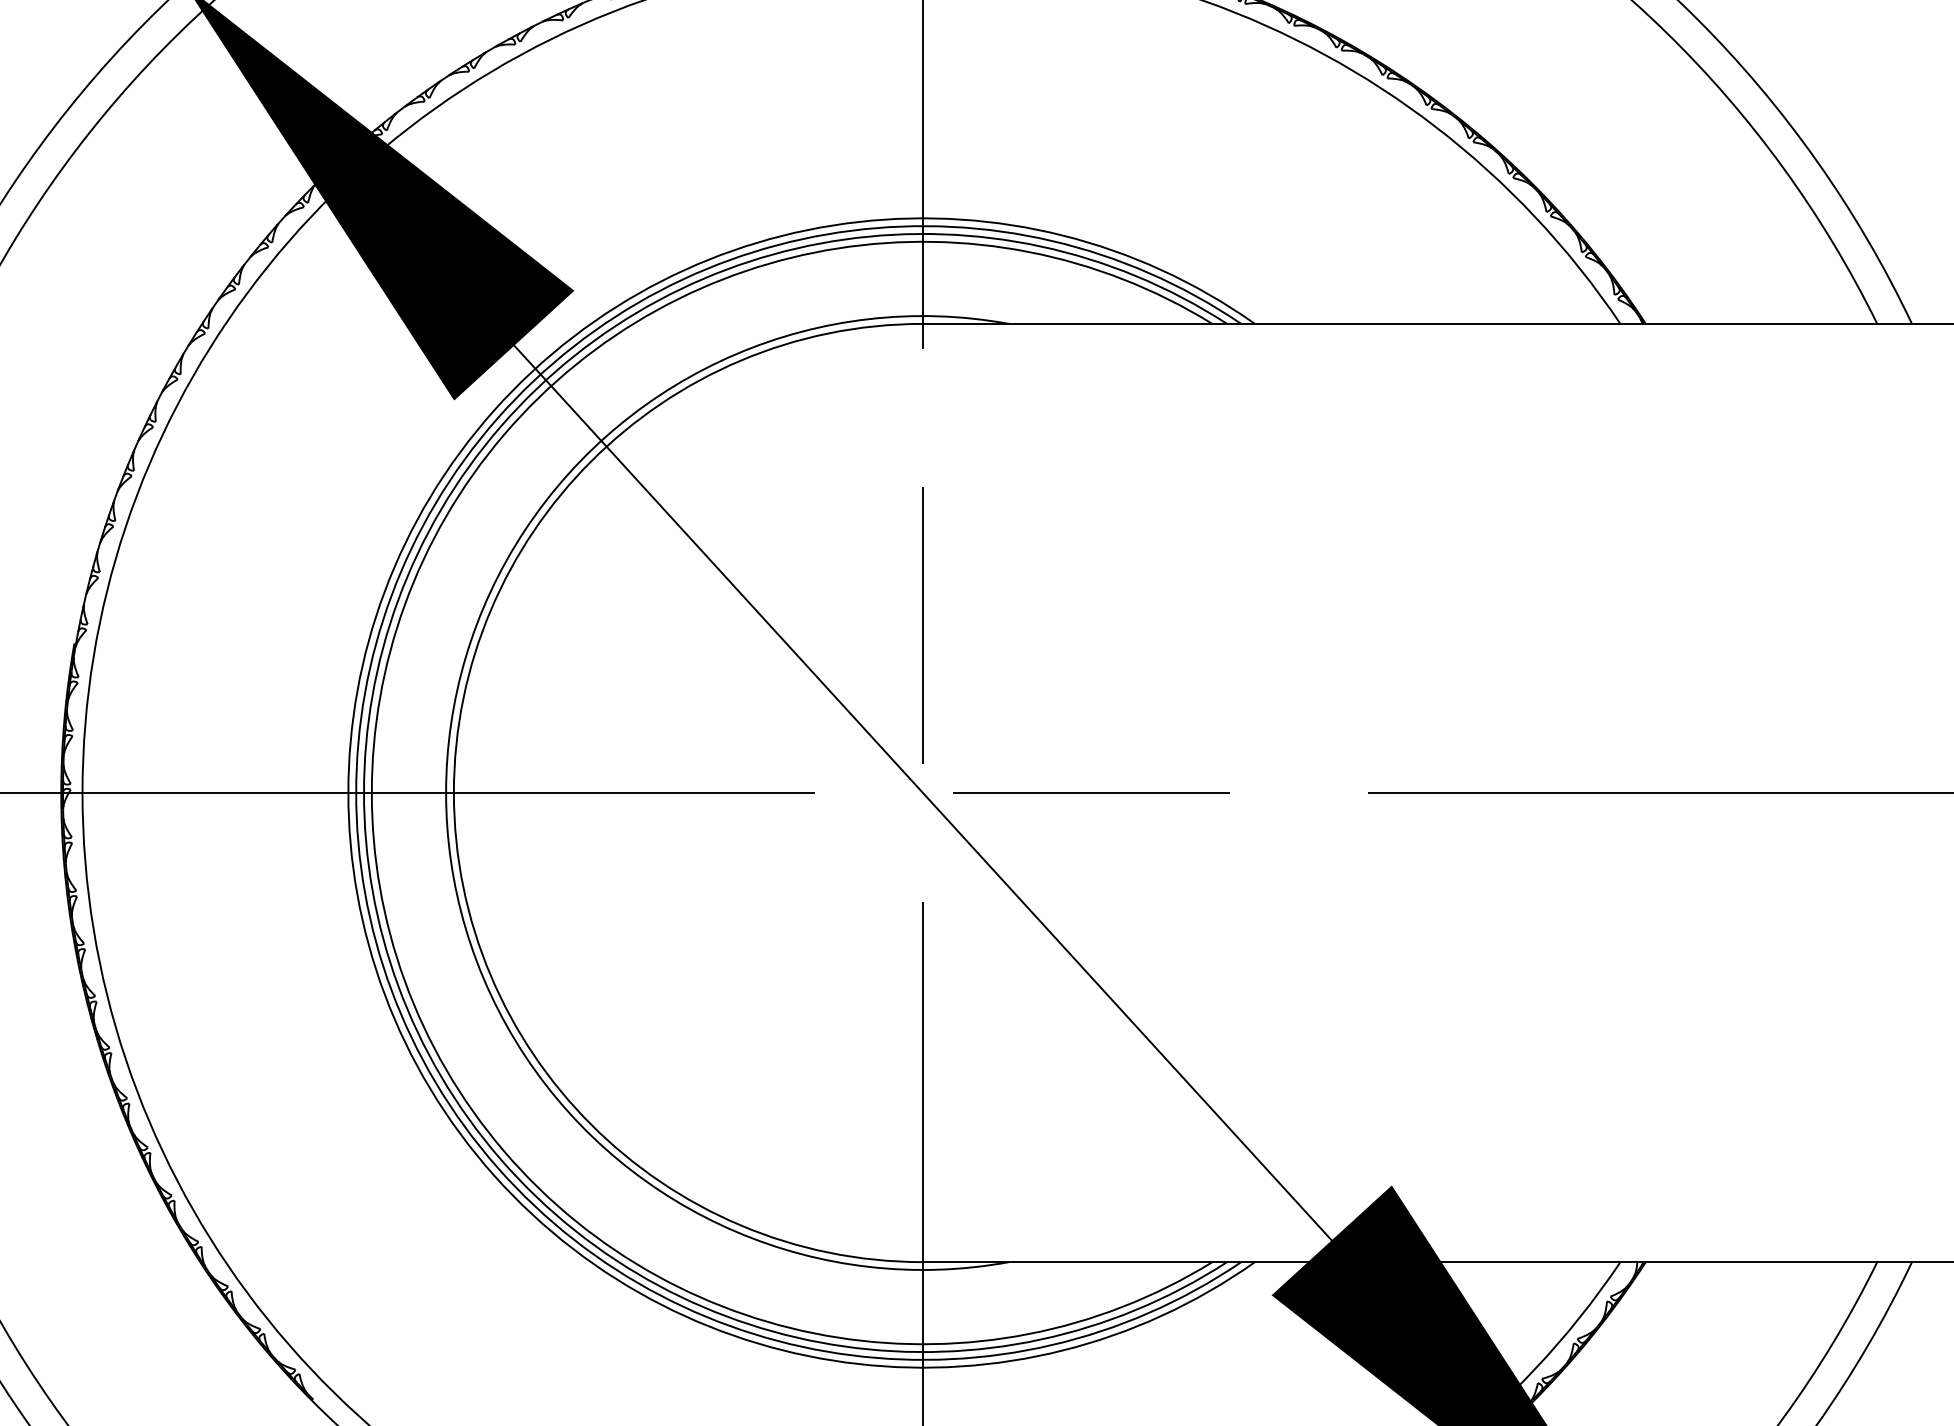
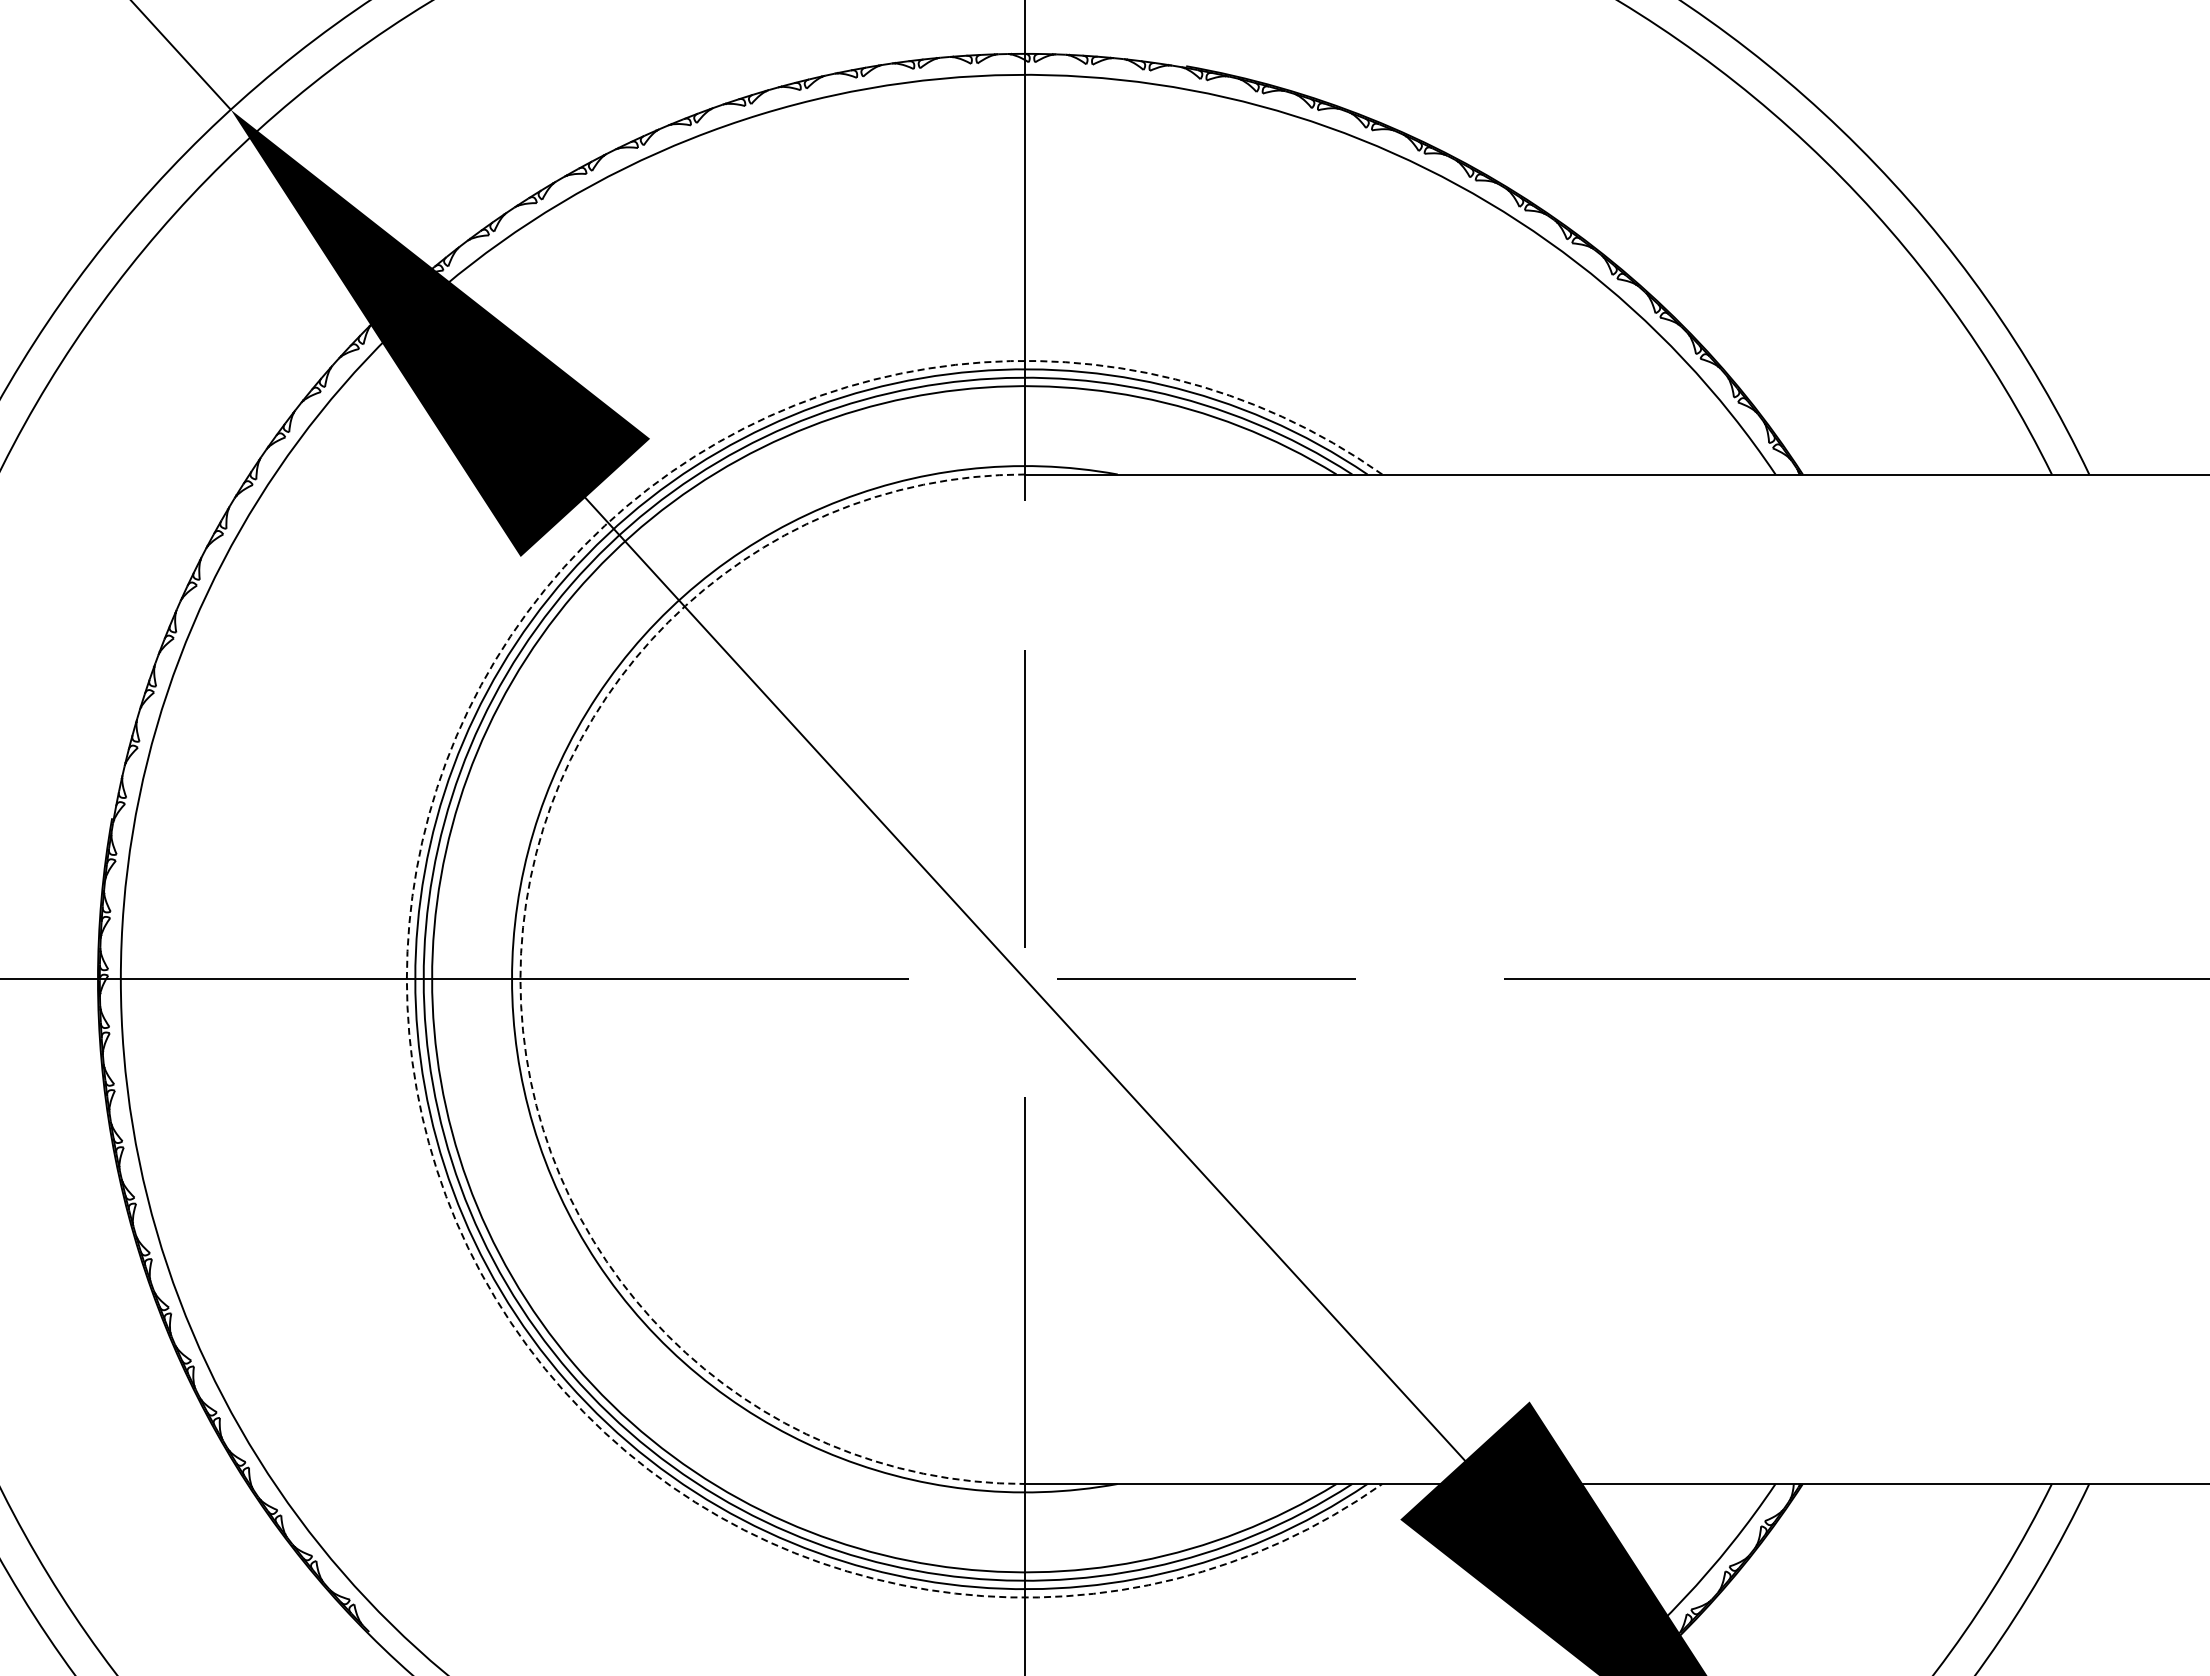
arc: (348, 793) -> (406, 979), solid -> dashed
arc: (453, 793) -> (520, 979), solid -> dashed

